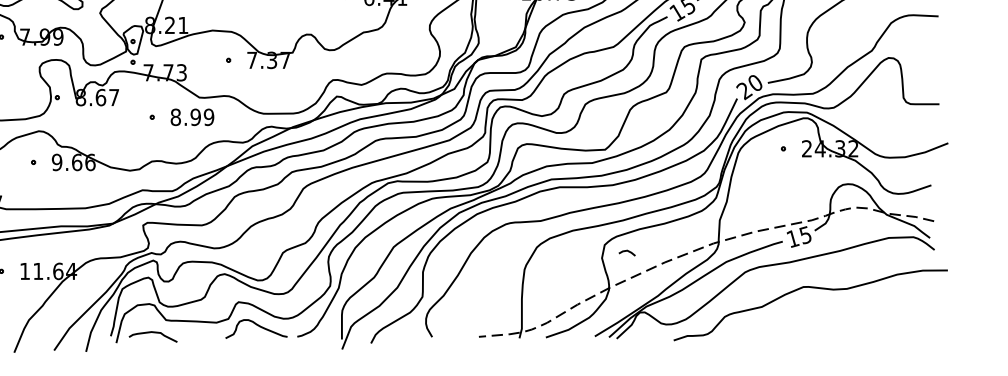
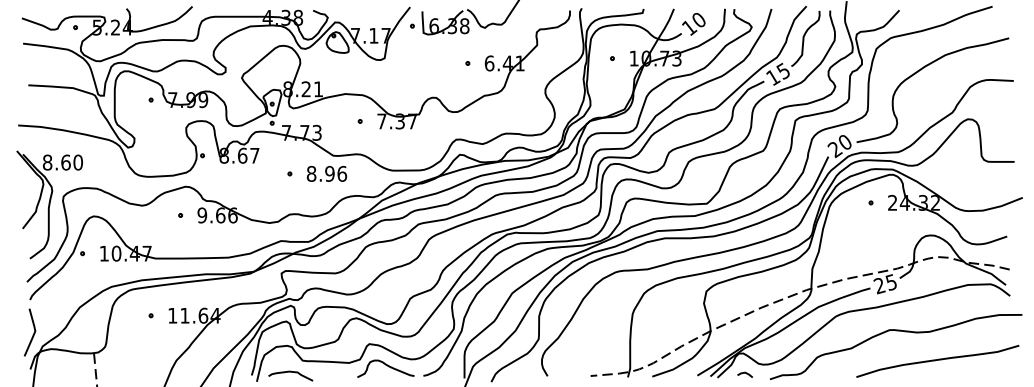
text: (209, 116) -> (342, 173), 8.99 -> 8.96
text: (792, 239) -> (879, 286), 15 -> 25
line: (626, 251) -> (744, 373), moved
curve: (855, 319) -> (937, 360), added

